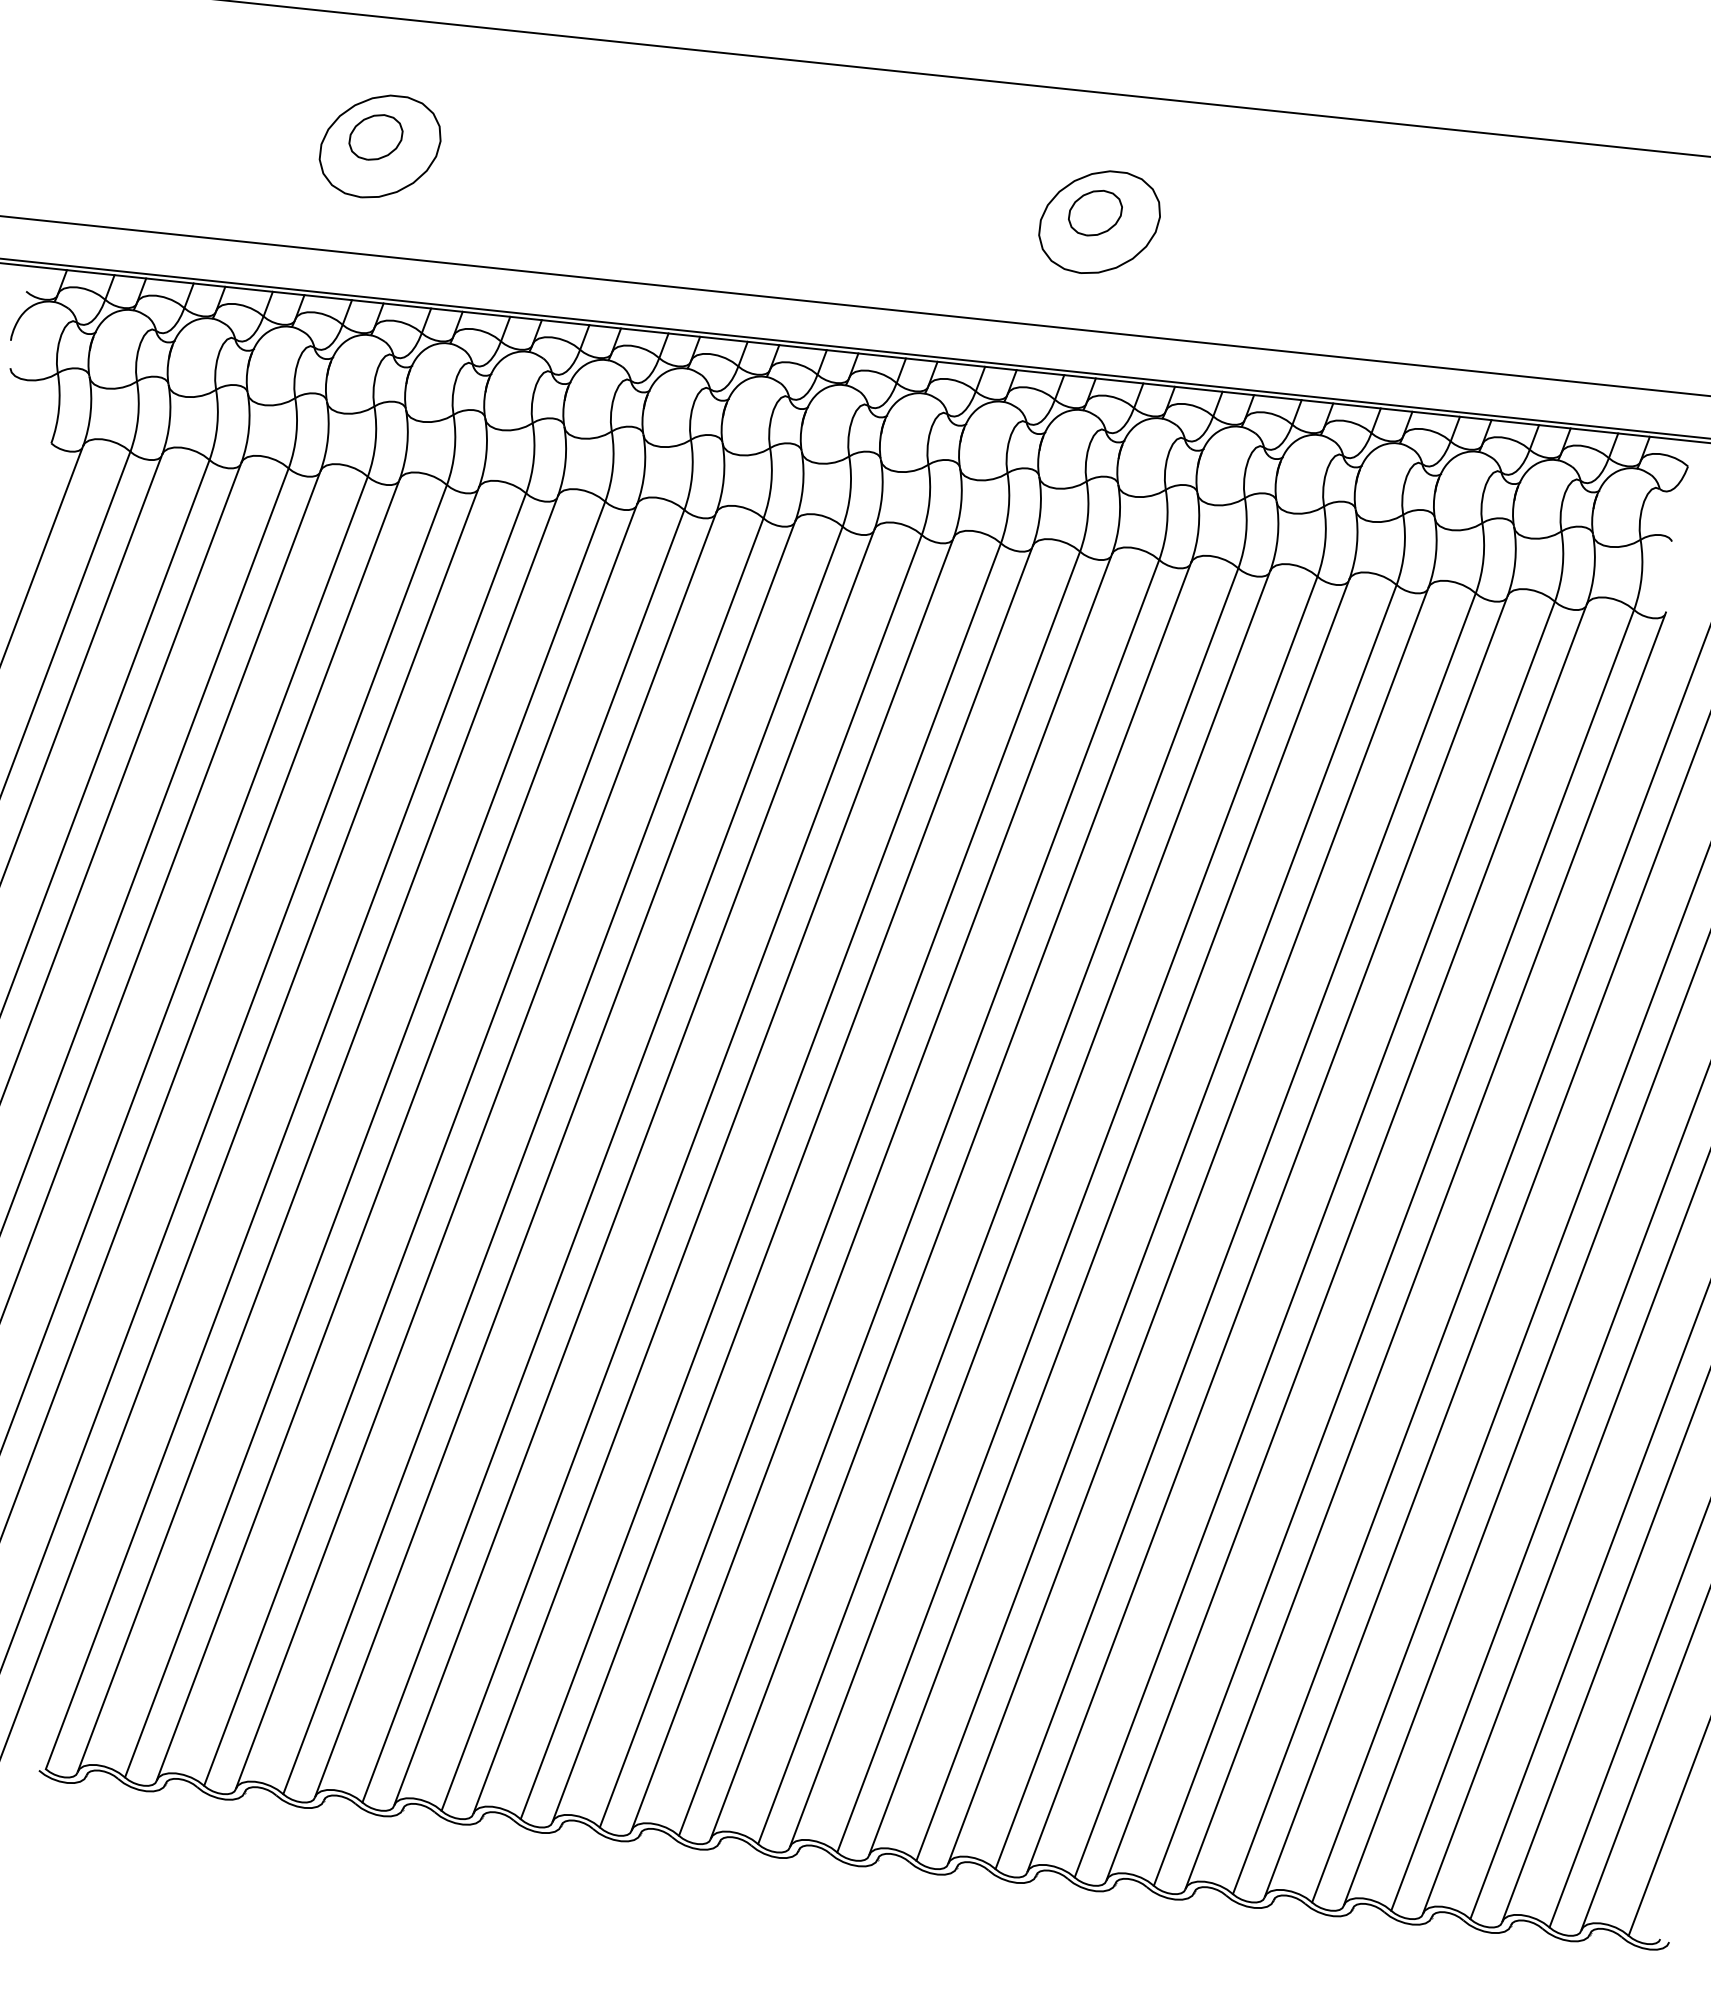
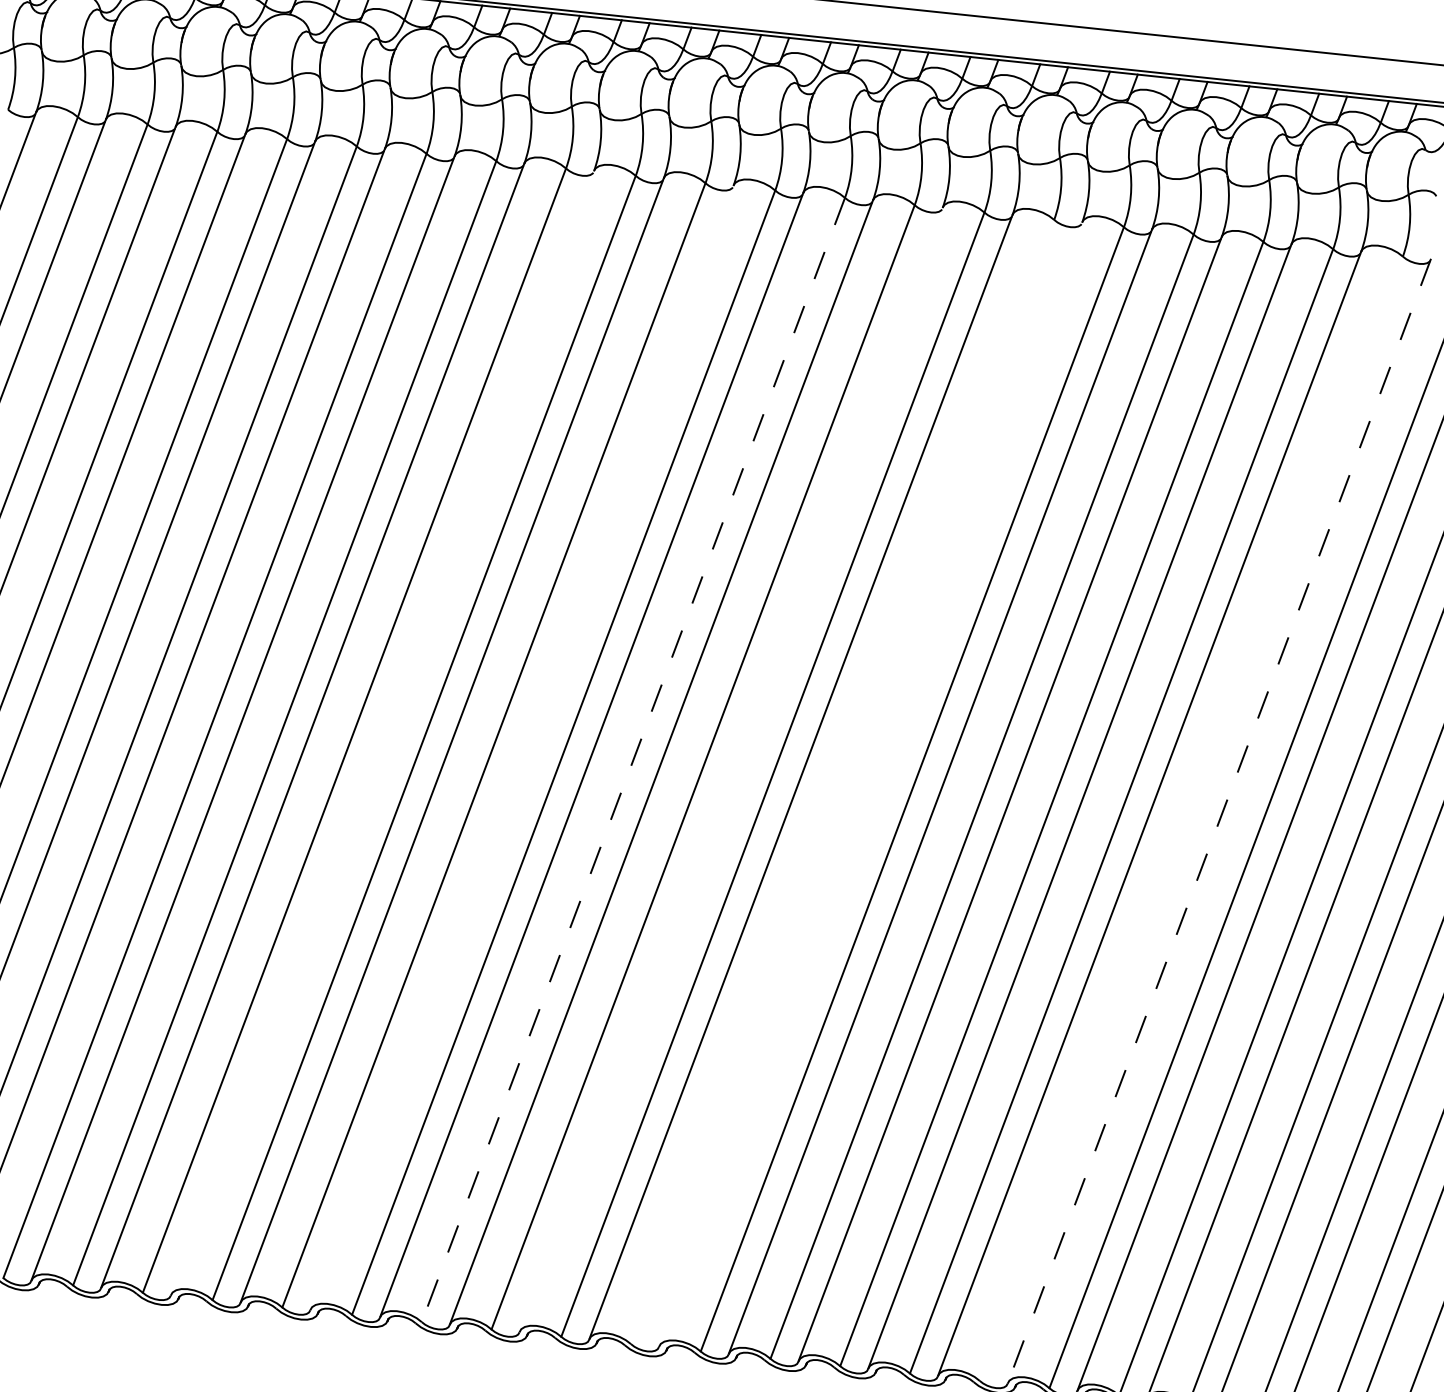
line: (476, 1150) -> (382, 732), removed
line: (634, 1166) -> (522, 747), removed
line: (760, 1181) -> (633, 760), solid -> dashed
line: (871, 1191) -> (730, 769), removed
line: (998, 1206) -> (842, 782), removed
line: (1030, 1208) -> (871, 784), removed
line: (1393, 1247) -> (1190, 818), removed
line: (1425, 1250) -> (1219, 821), solid -> dashed

